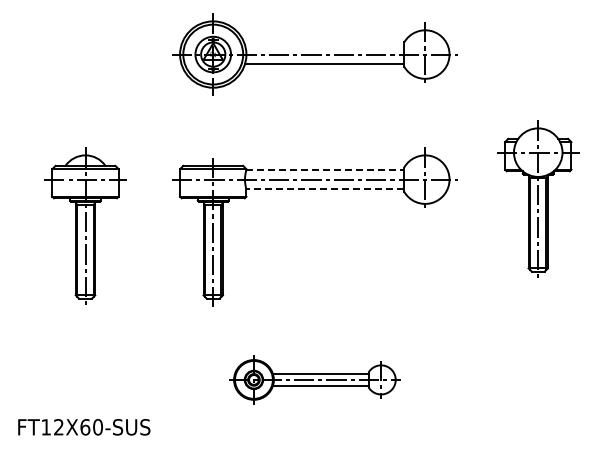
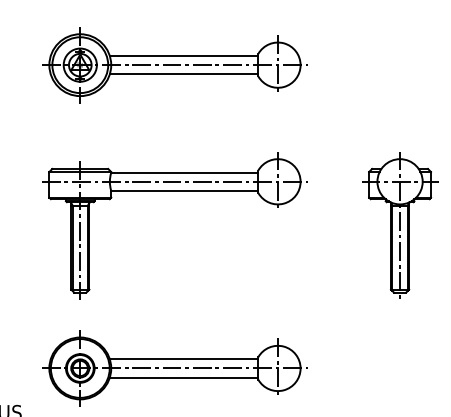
line: (324, 44) -> (184, 55), added
line: (325, 169) -> (184, 172), dashed -> solid
line: (325, 189) -> (184, 190), dashed -> solid
part: (538, 198) -> (400, 224), moved
part: (314, 379) -> (174, 368), size x1.67

